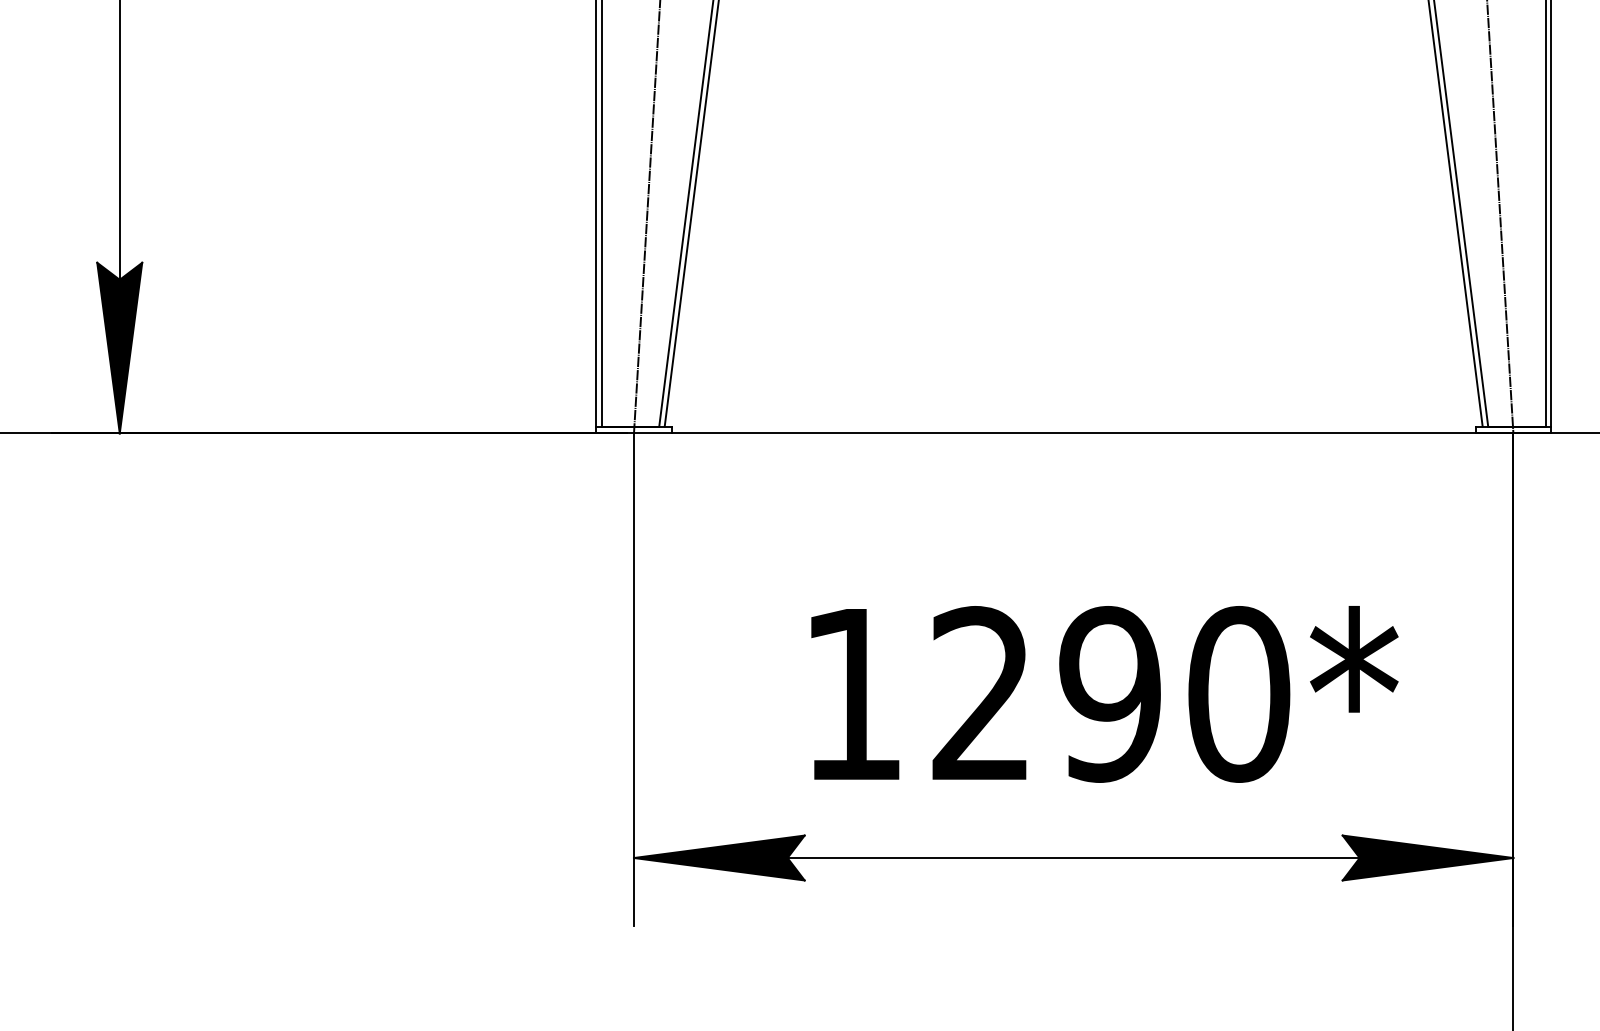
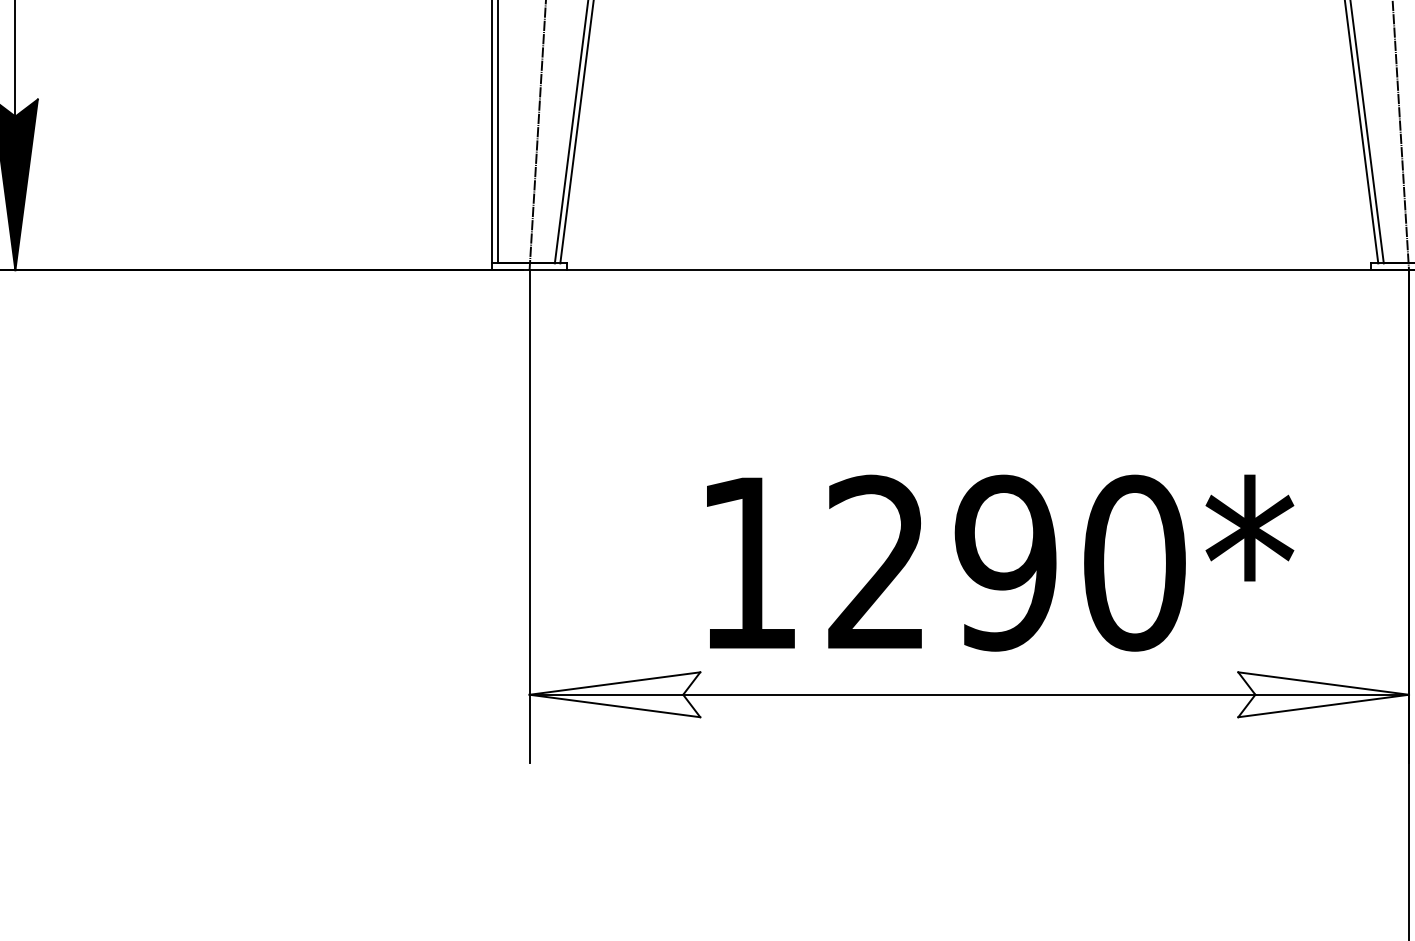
text: (1104, 694) -> (1000, 563), moved
fill: (718, 857) -> (614, 694), removed
fill: (1427, 857) -> (1323, 694), removed

